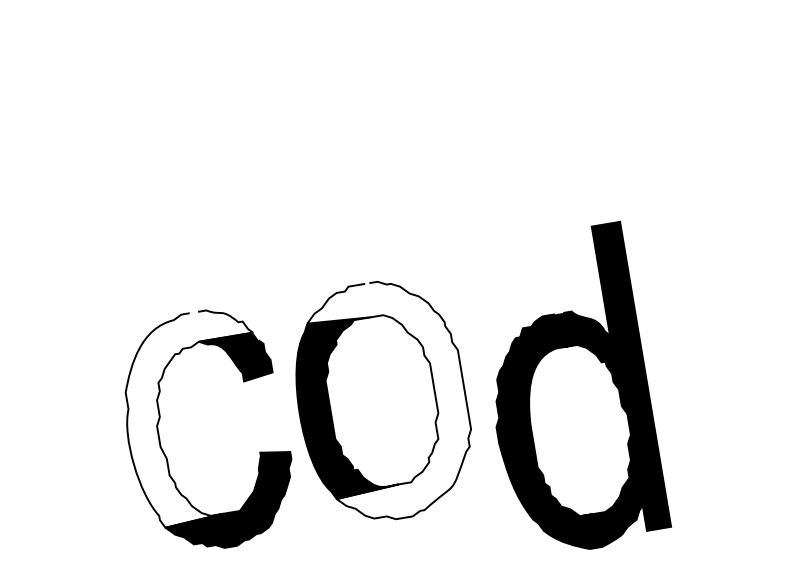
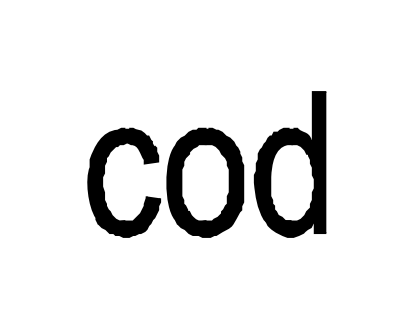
part: (567, 391) -> (289, 164), moved
fill: (393, 398) -> (210, 182), added
fill: (196, 416) -> (120, 175), added

